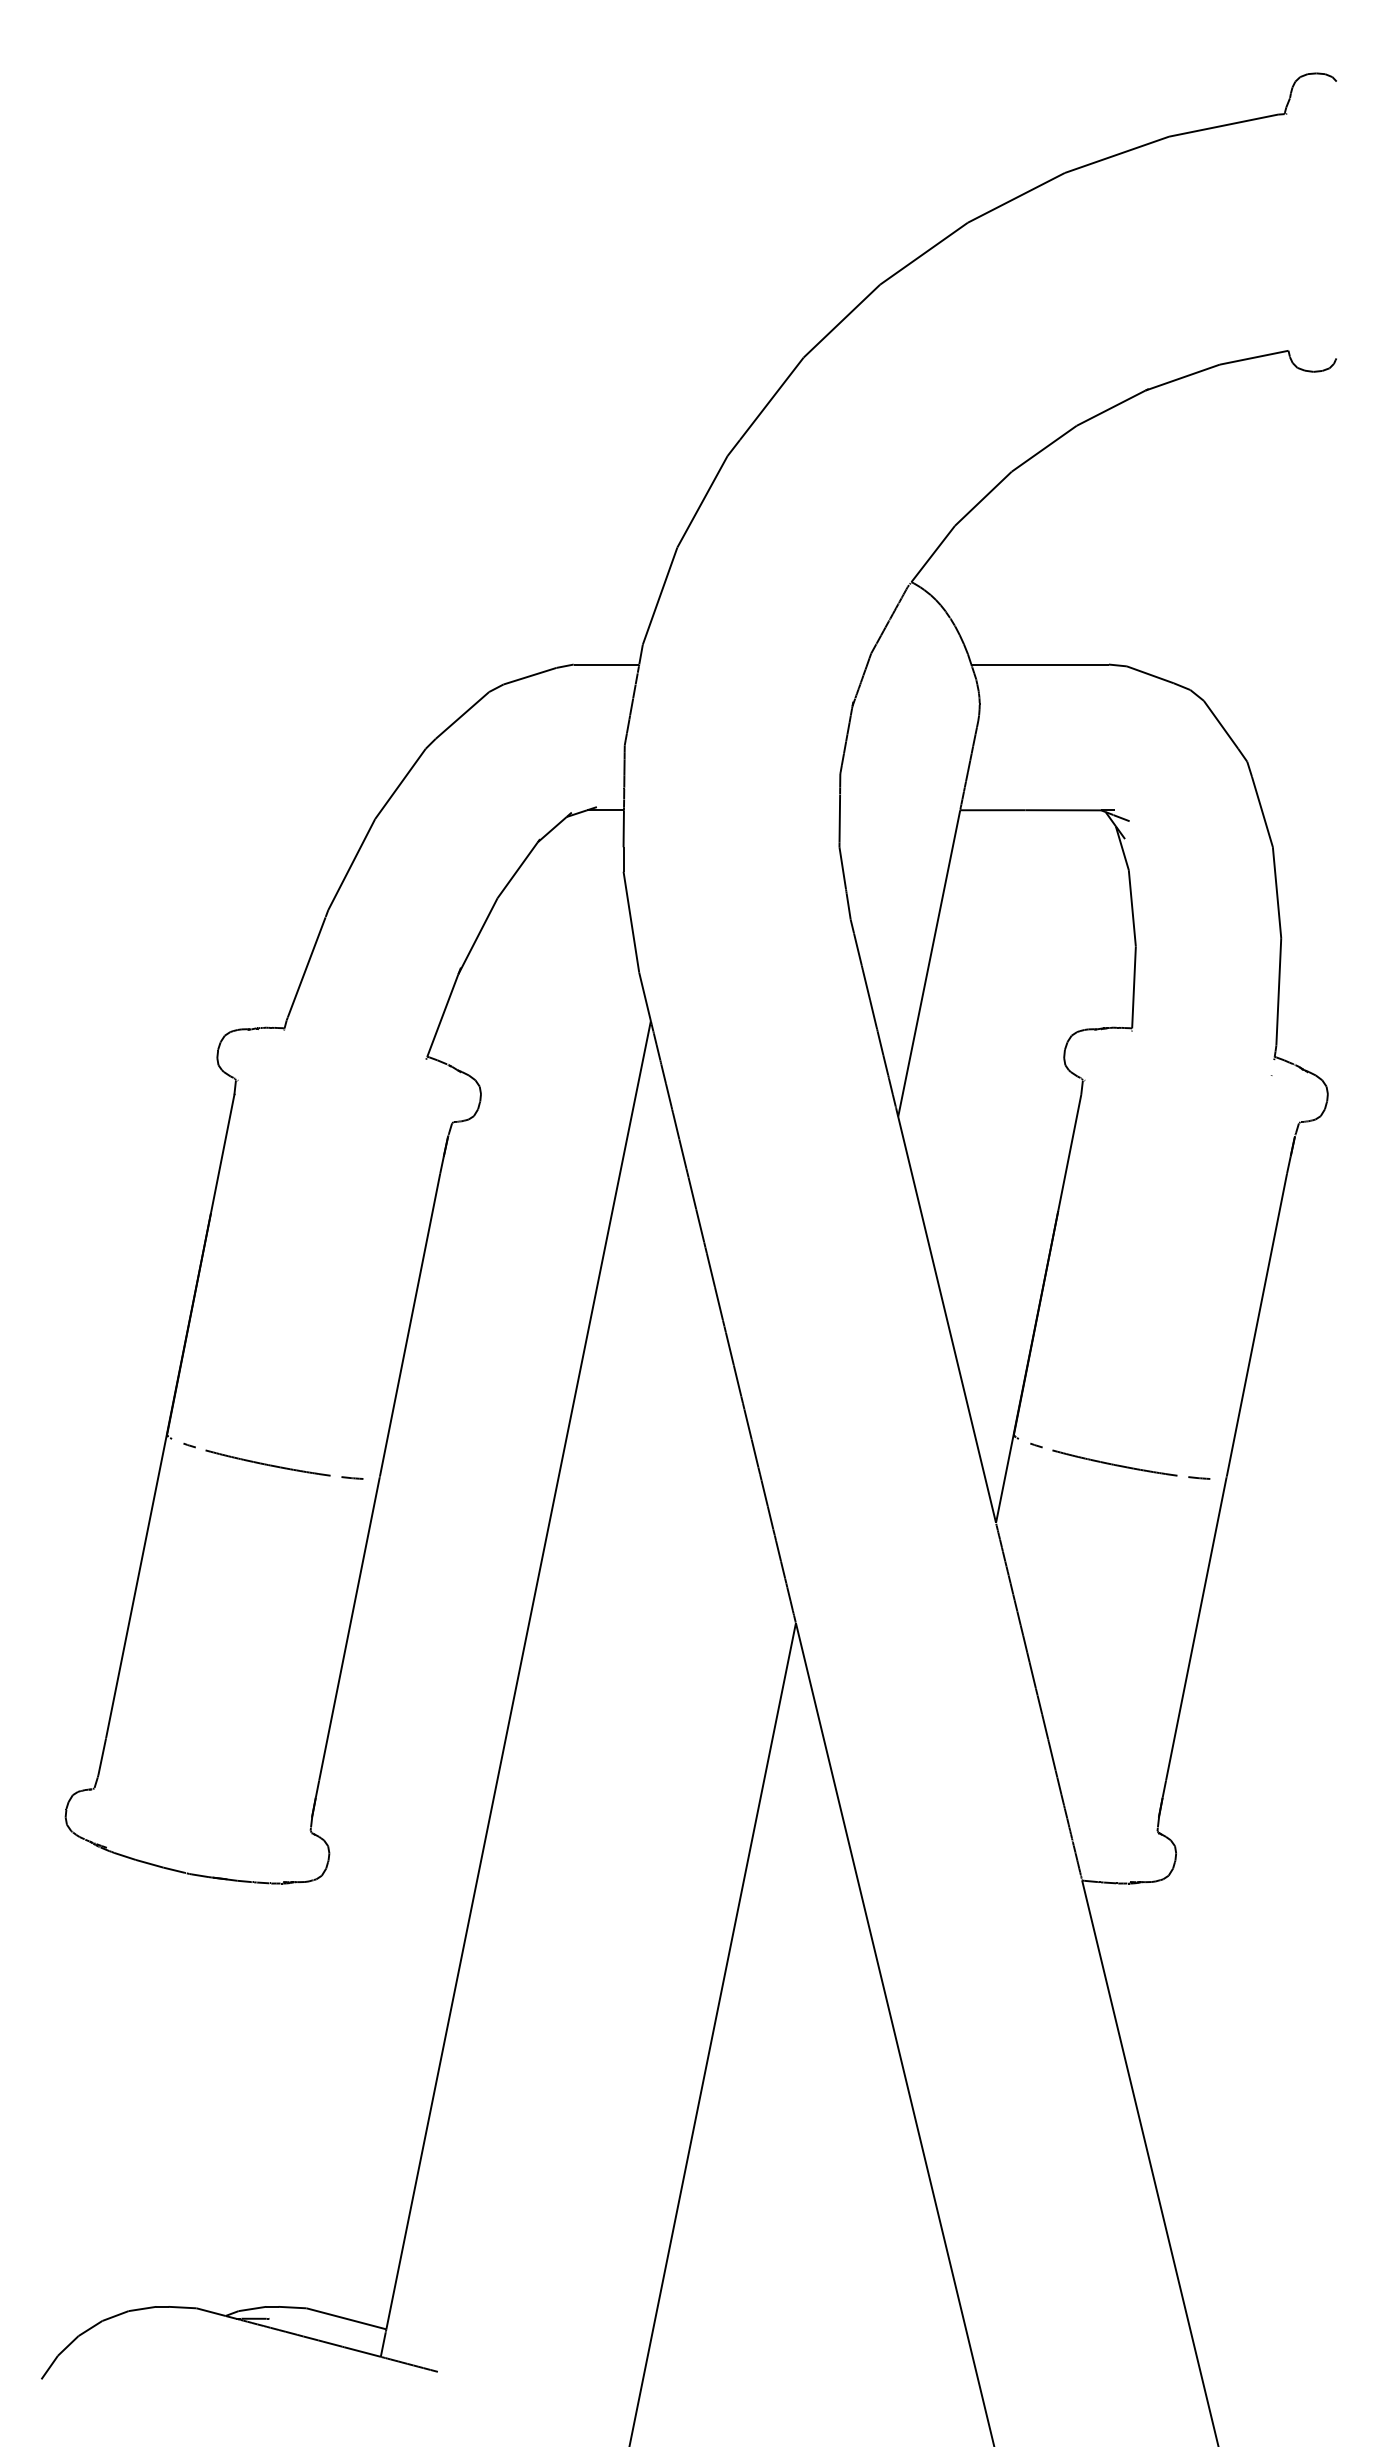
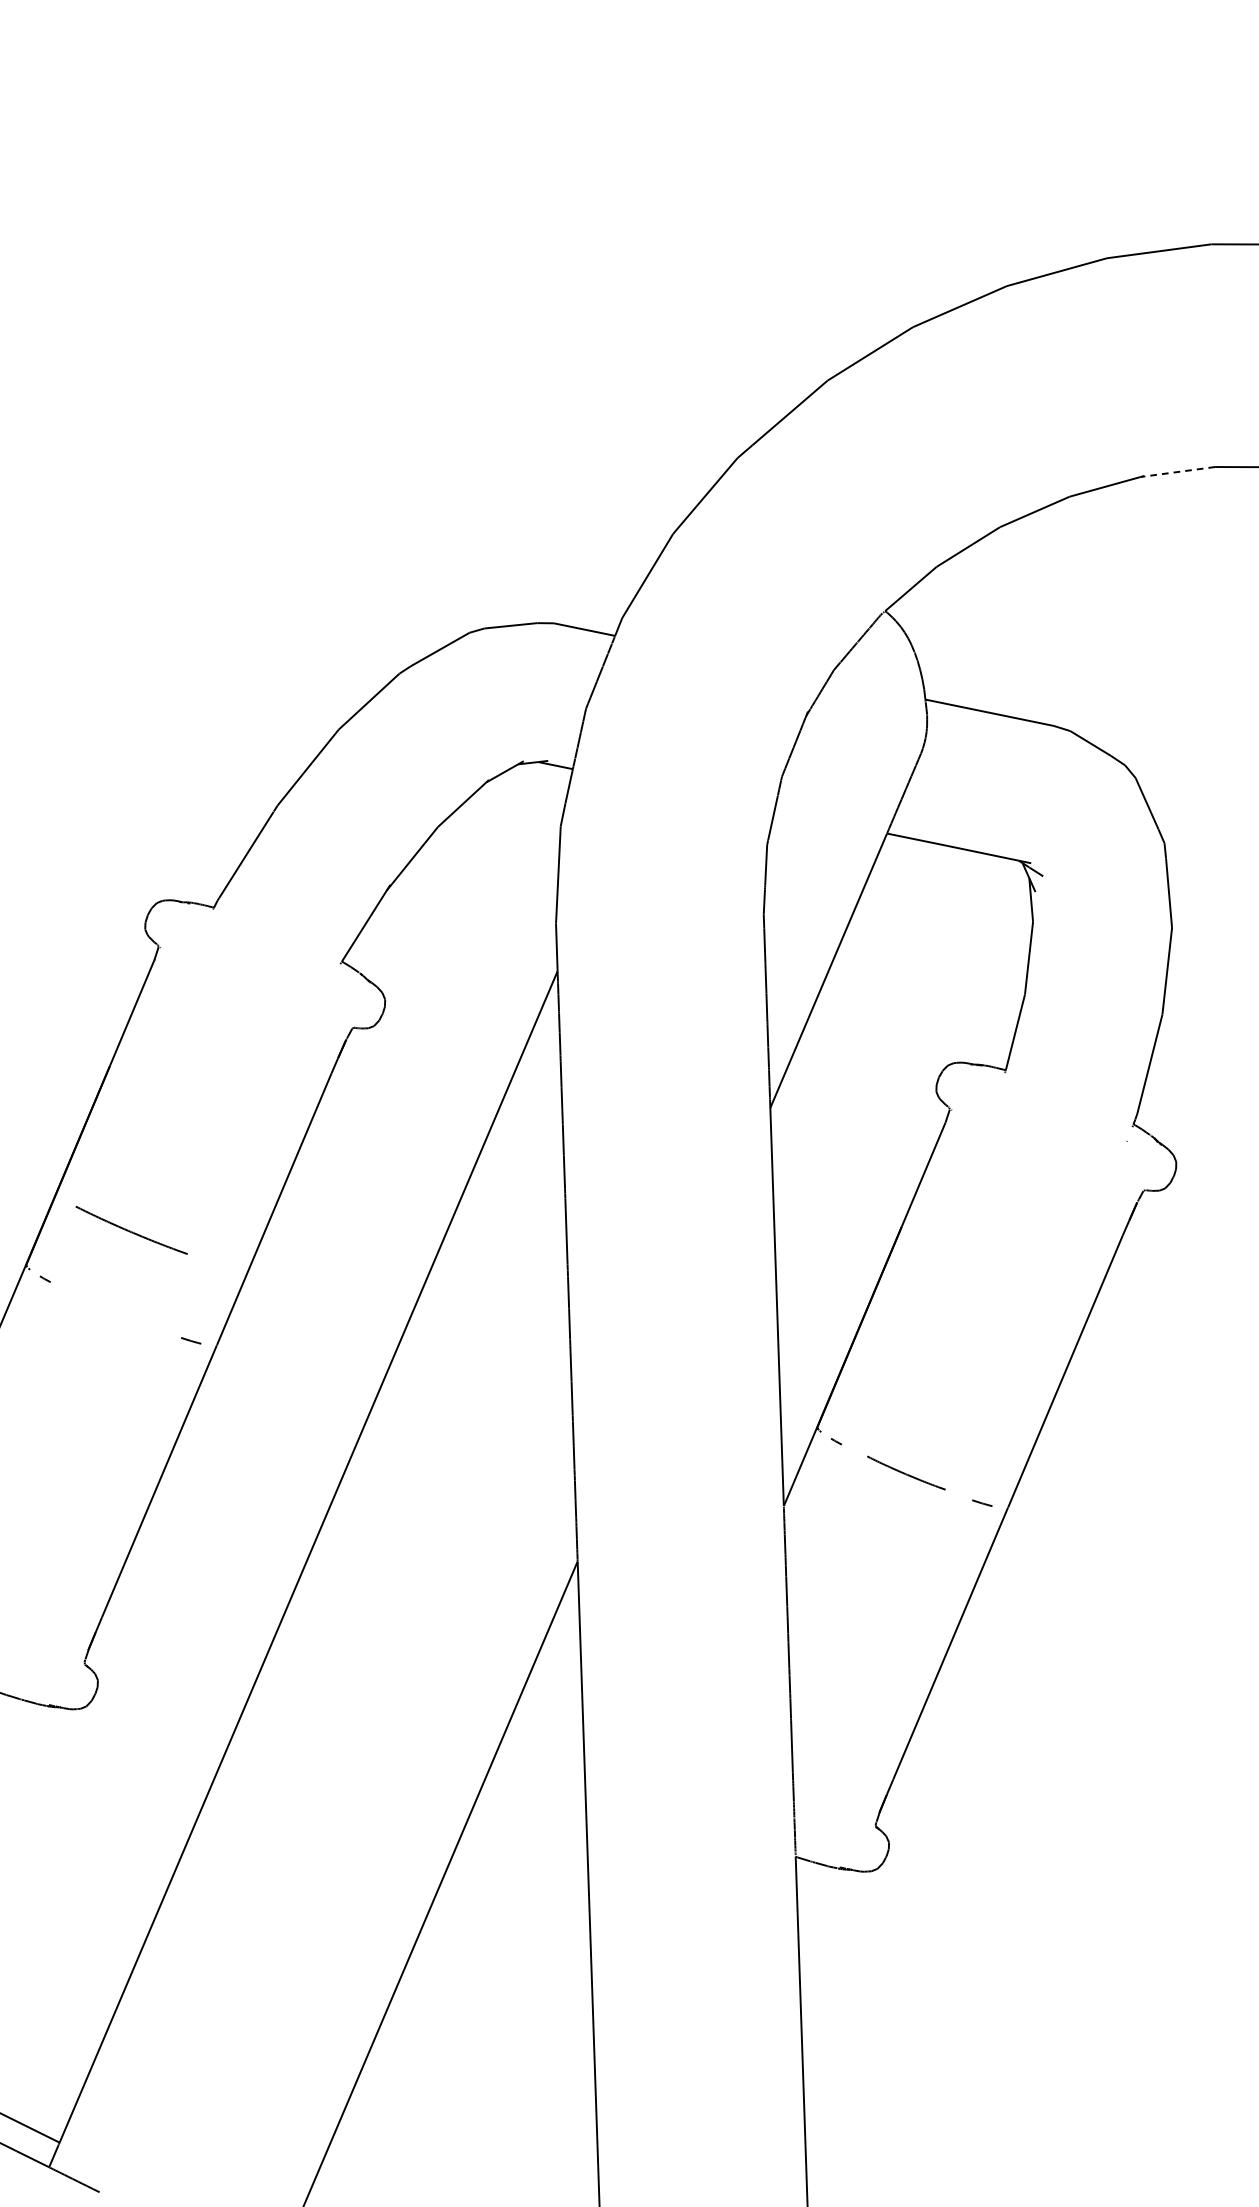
line: (1182, 377) -> (1177, 471), solid -> dashed
part: (267, 1462) -> (131, 1229), moved
part: (1114, 1462) -> (906, 1472), size x0.7

